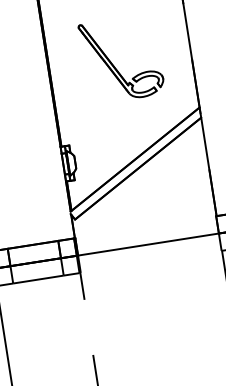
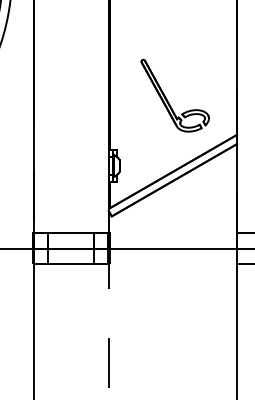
part: (113, 64) -> (167, 99), moved

